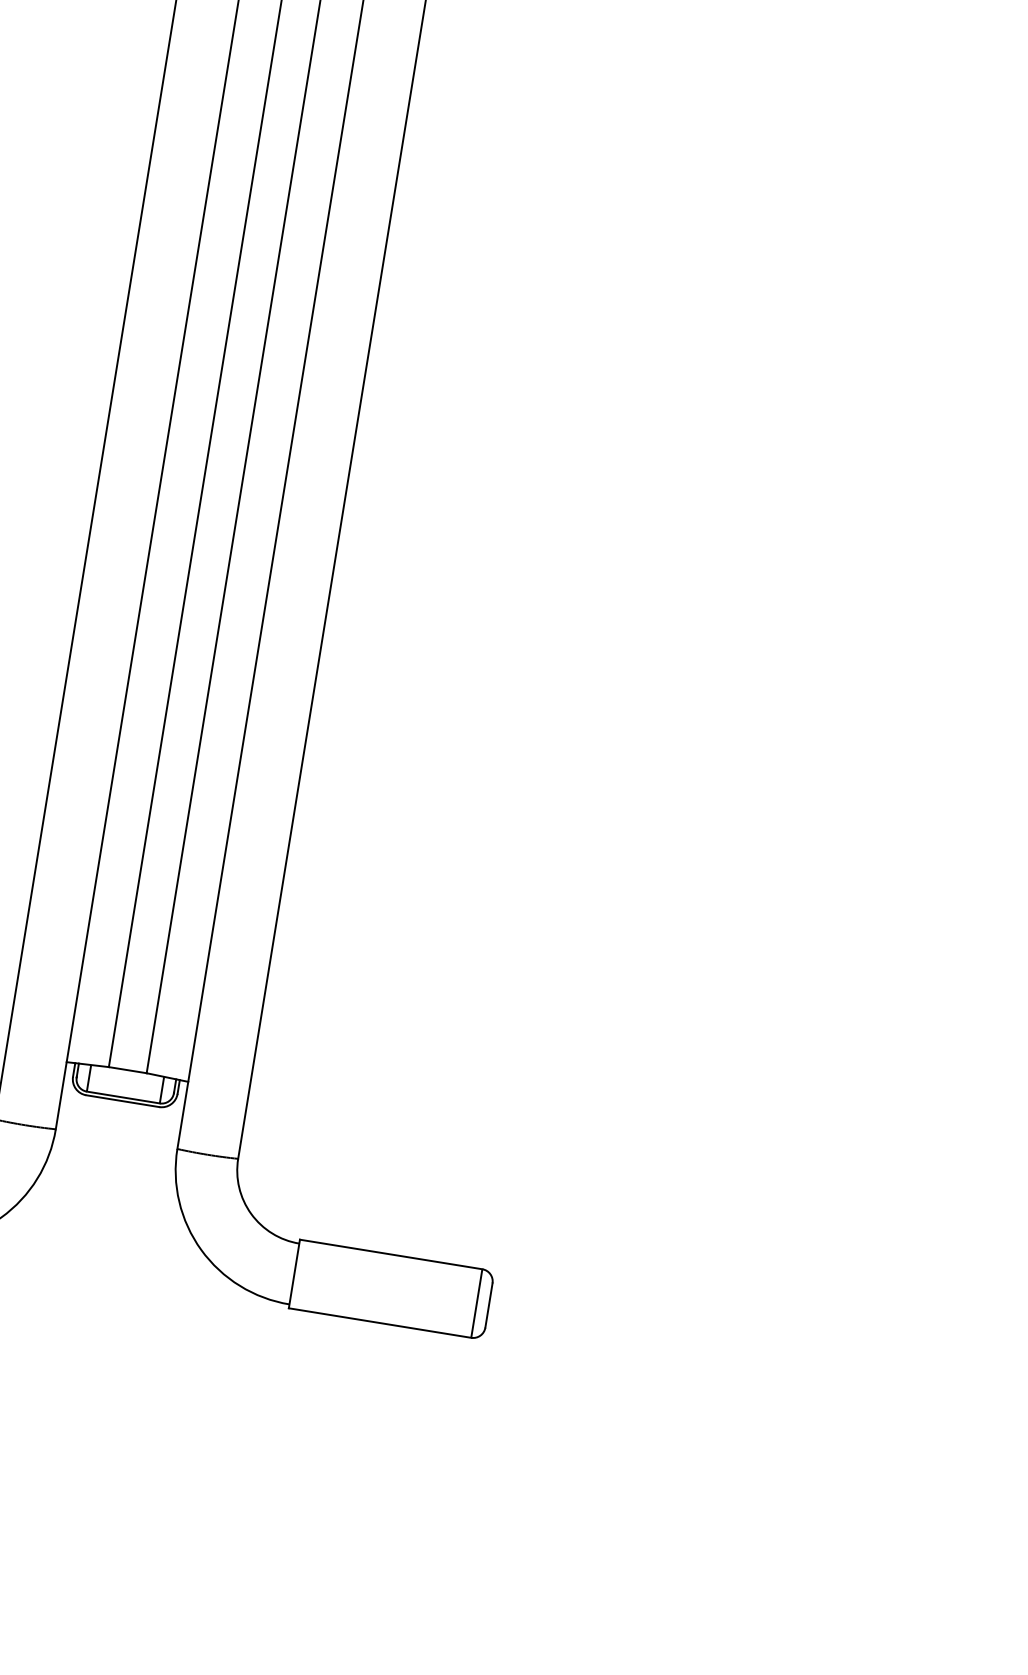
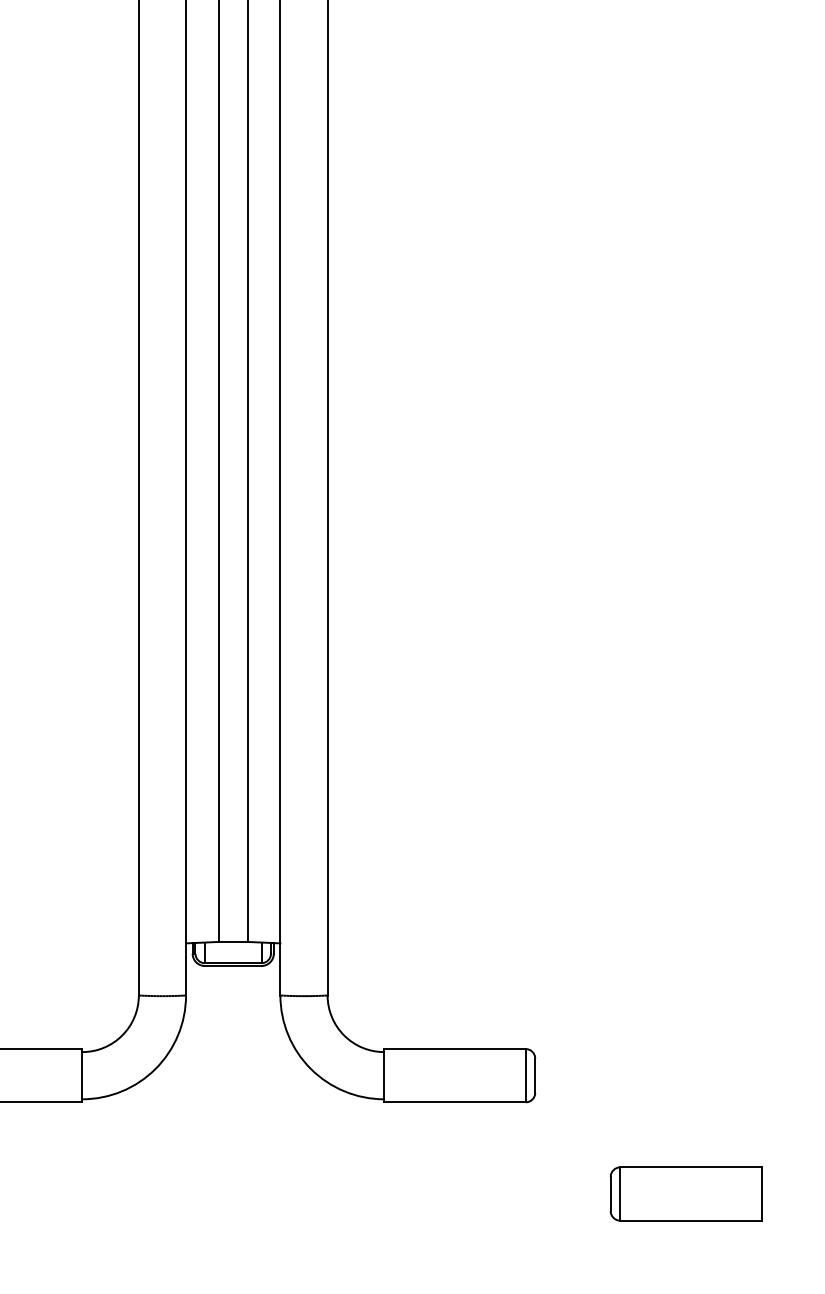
part: (657, 1488) -> (685, 1193), added

